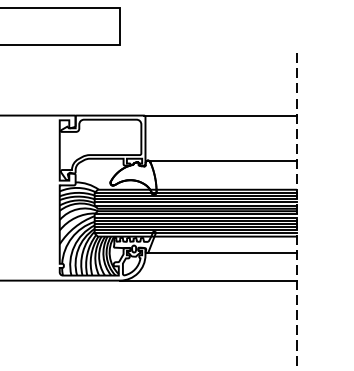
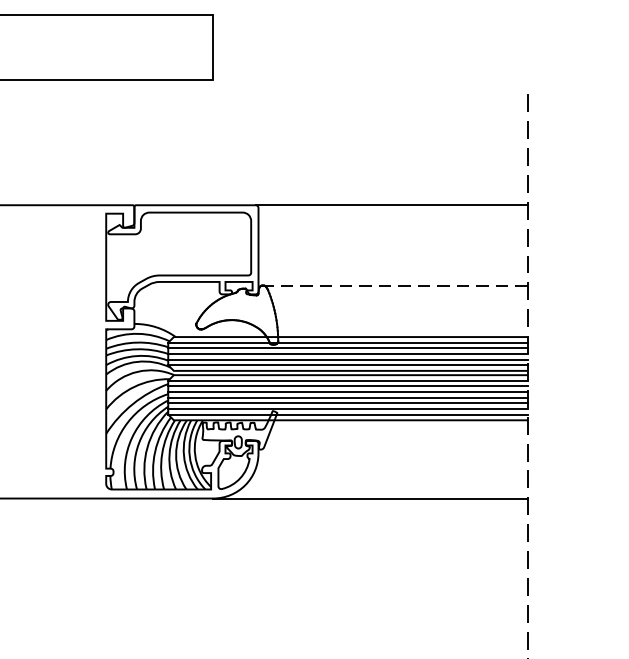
line: (221, 160) -> (393, 285), solid -> dashed
line: (221, 253) -> (393, 450), removed

